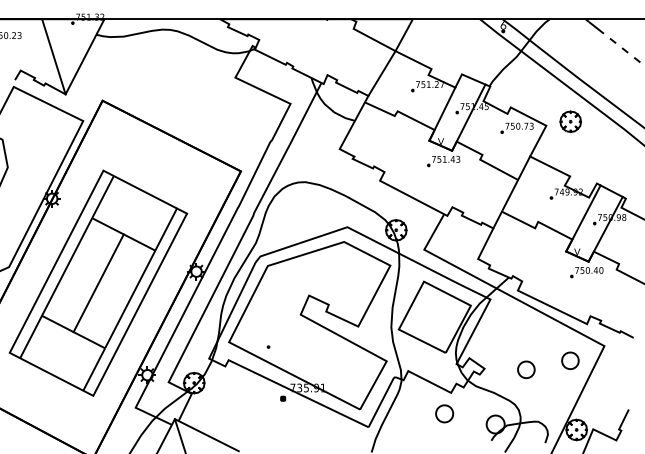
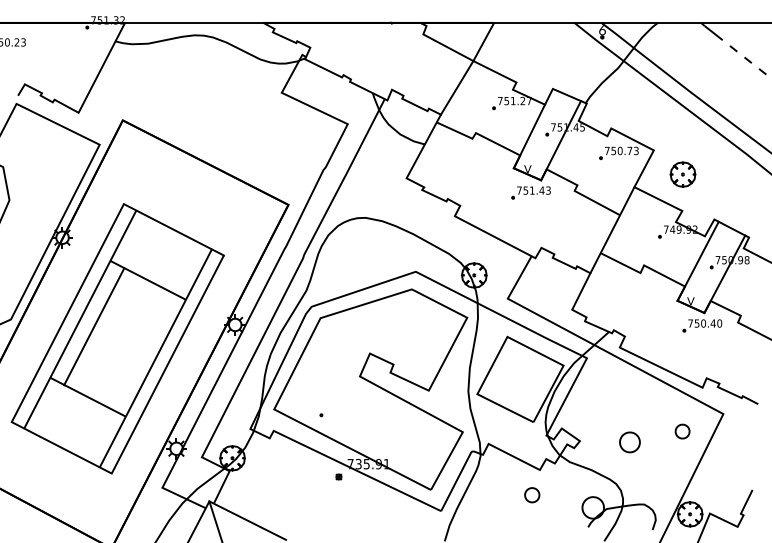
line: (53, 56) -> (64, 67), removed
part: (570, 121) -> (682, 174), moved
line: (98, 282) -> (94, 326), moved
part: (570, 360) -> (682, 431), size x0.7
part: (444, 414) -> (532, 495), size x0.7

